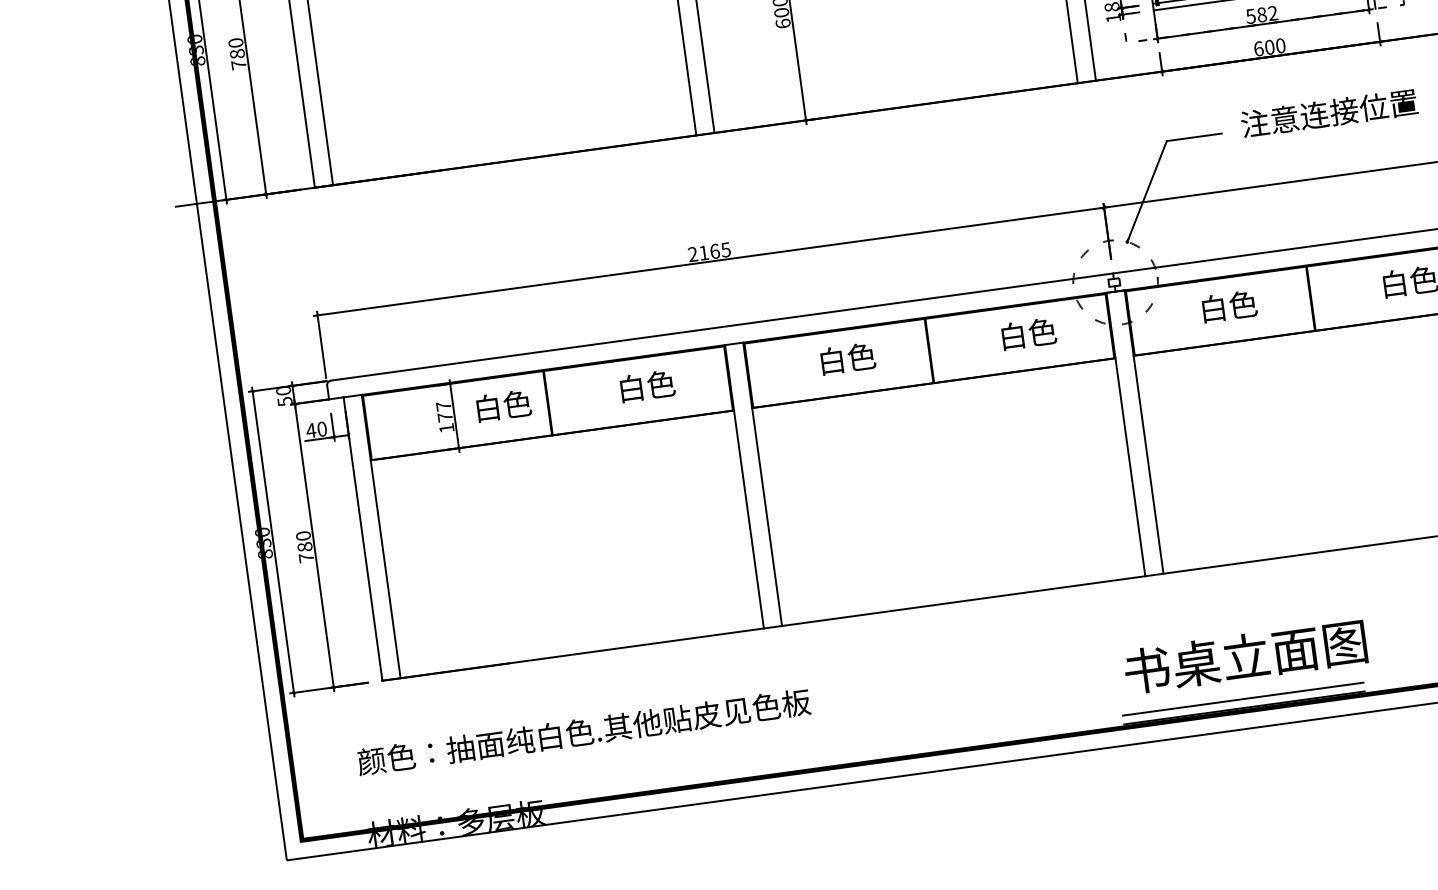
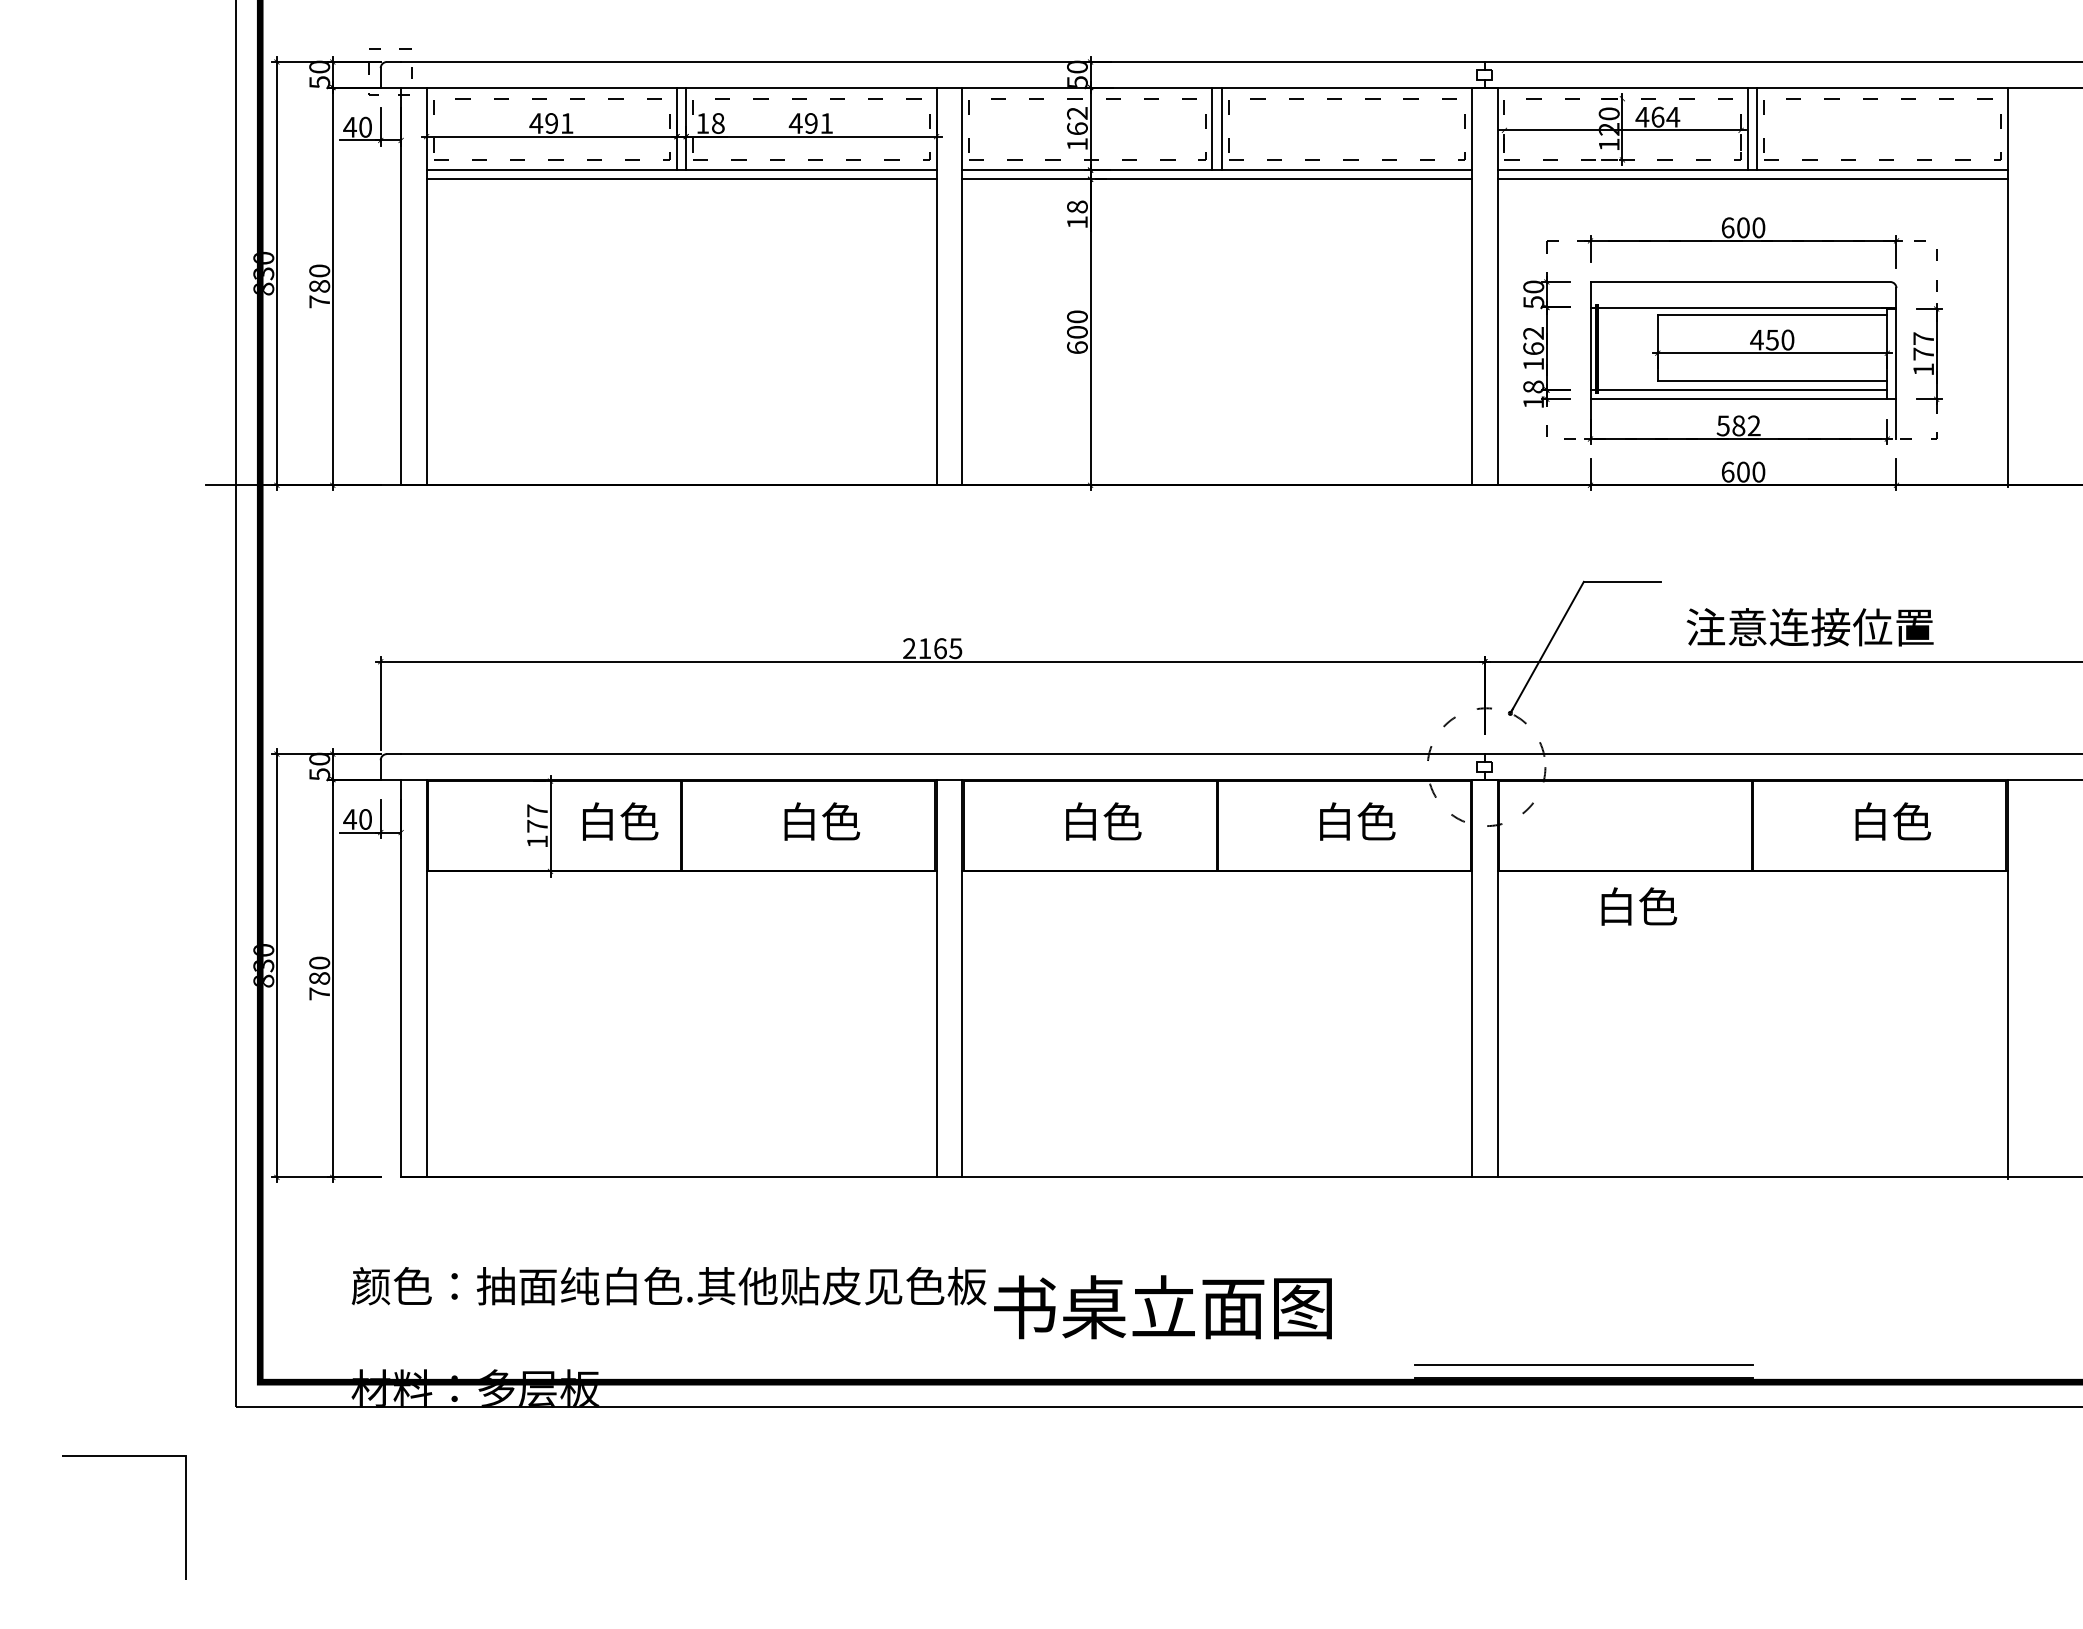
text: (1328, 113) -> (1809, 627), moved
text: (1229, 306) -> (1639, 906), moved
text: (1245, 656) -> (1162, 1307), moved

